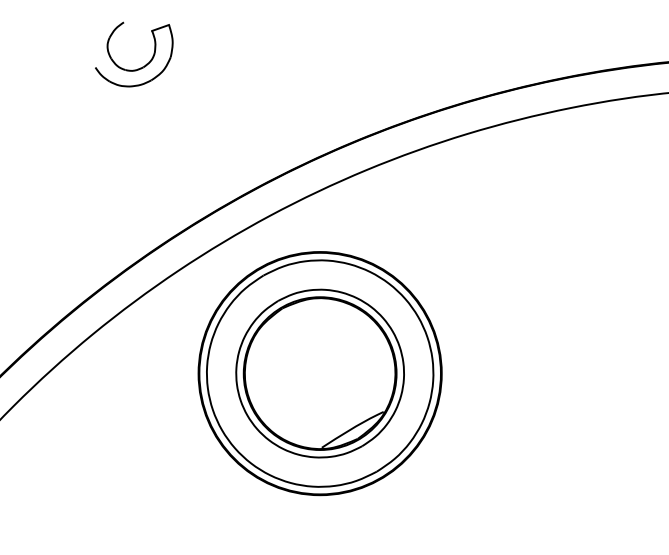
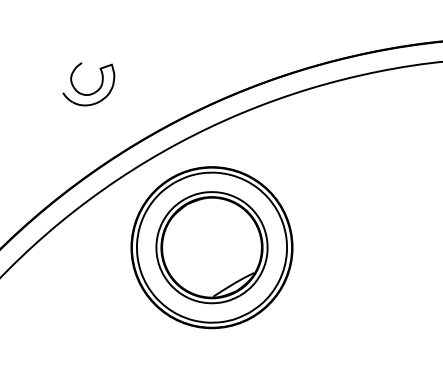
part: (139, 66) -> (92, 92), moved

